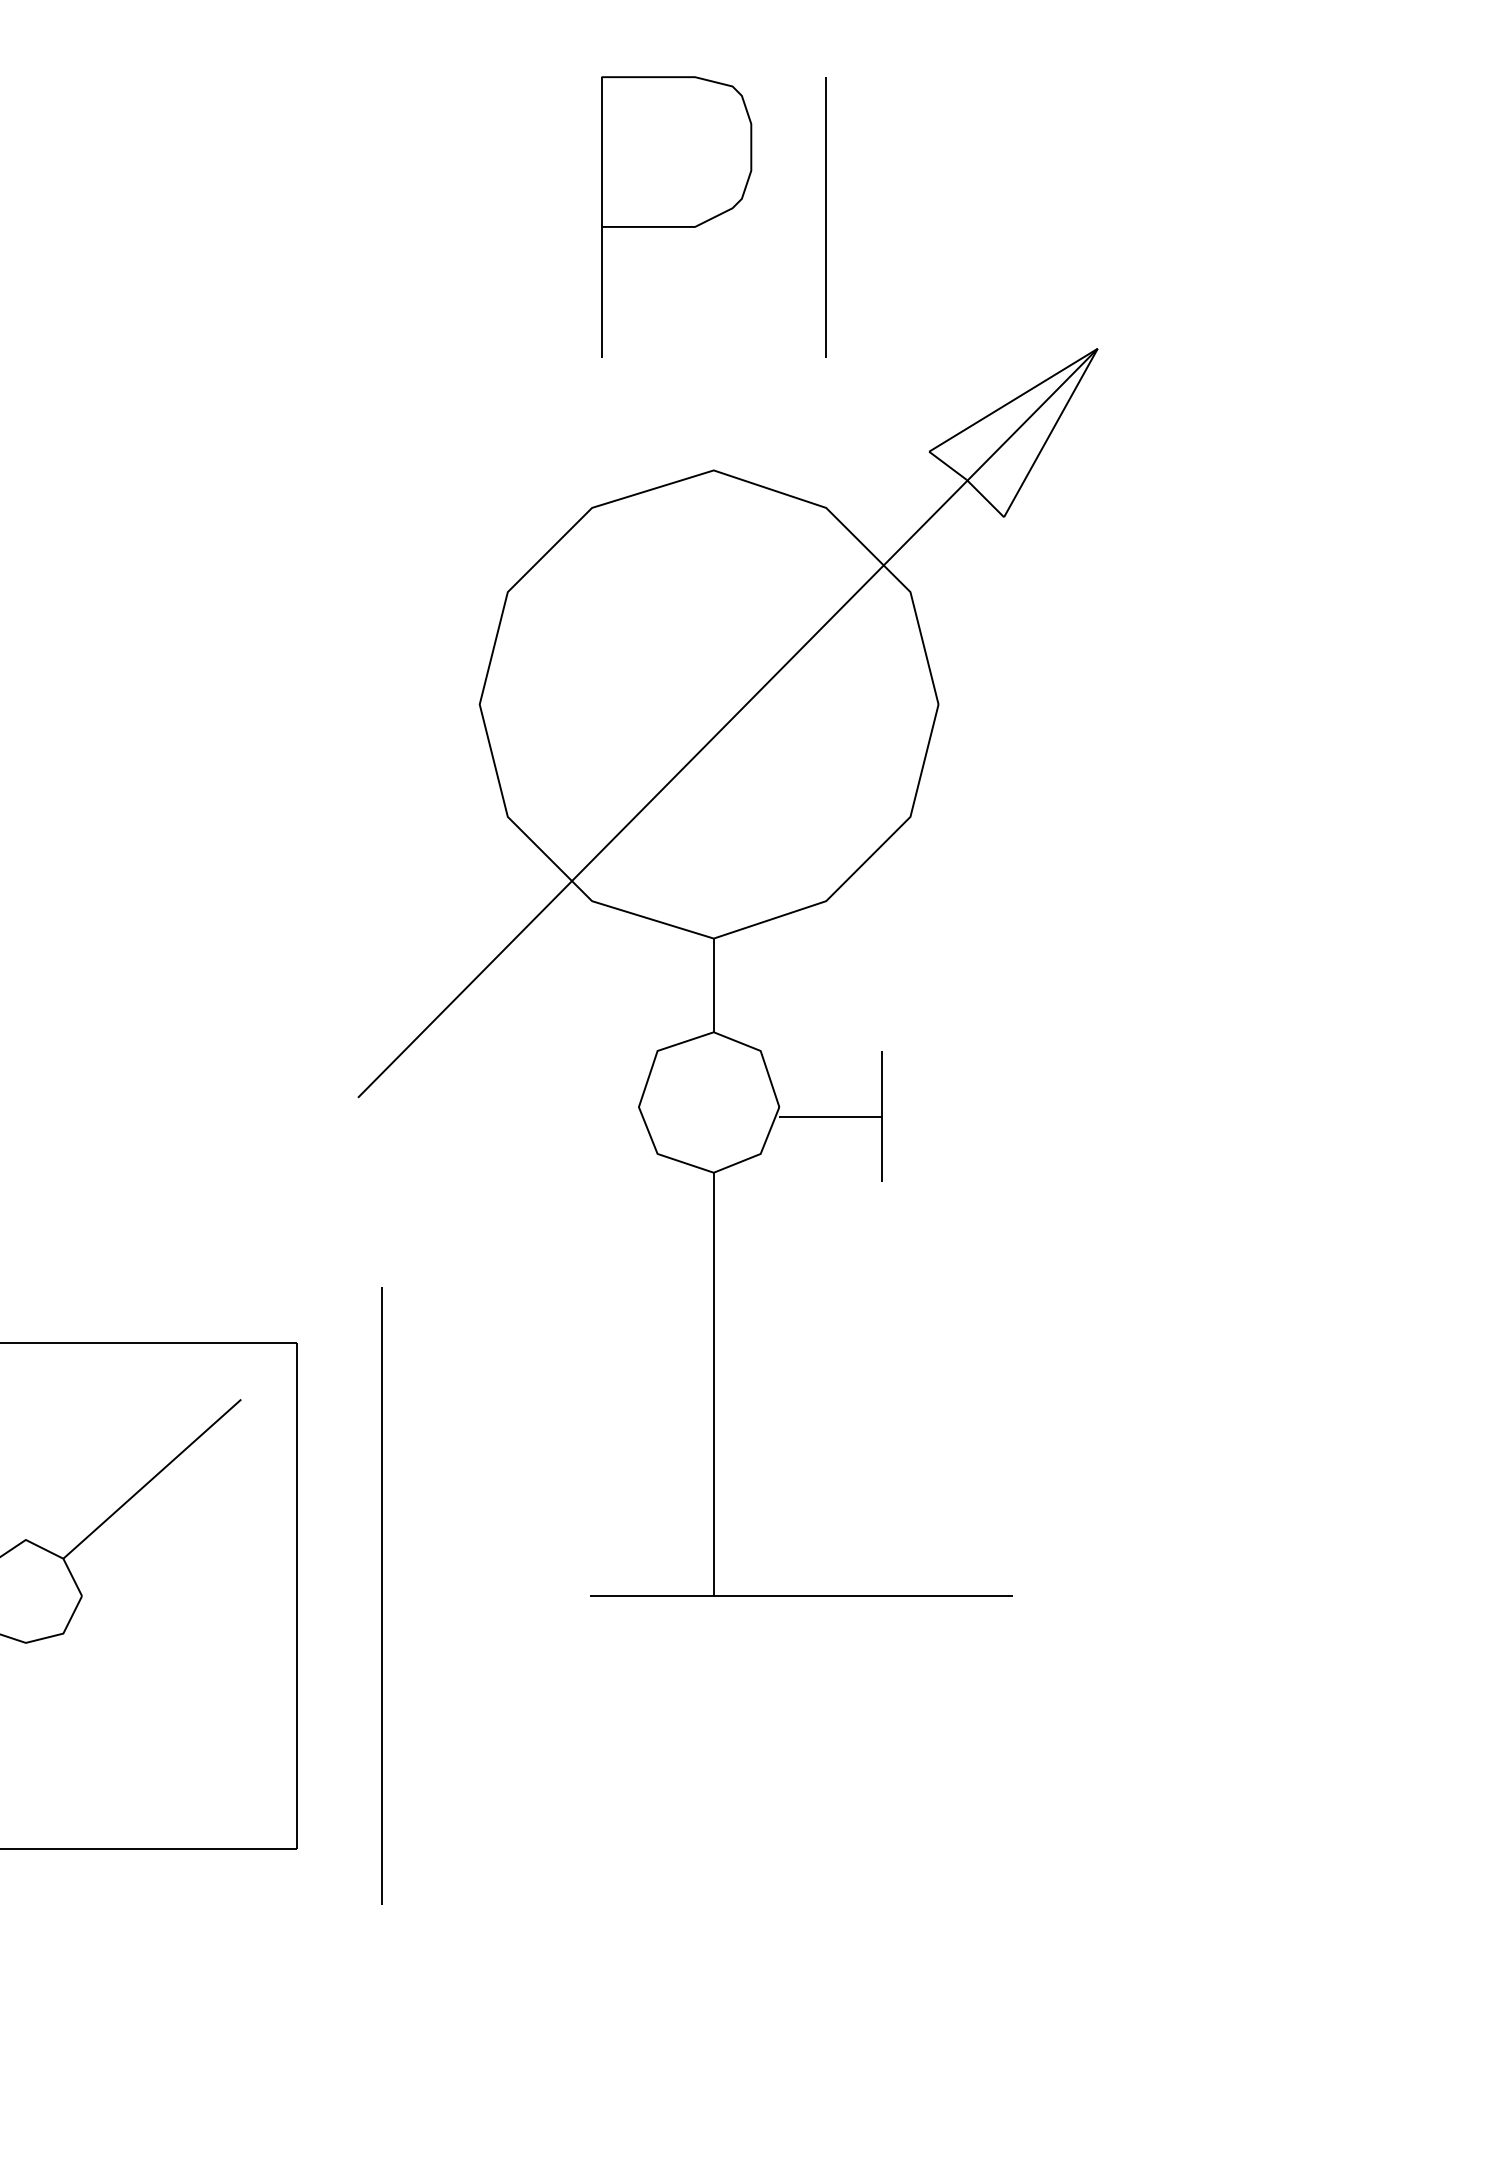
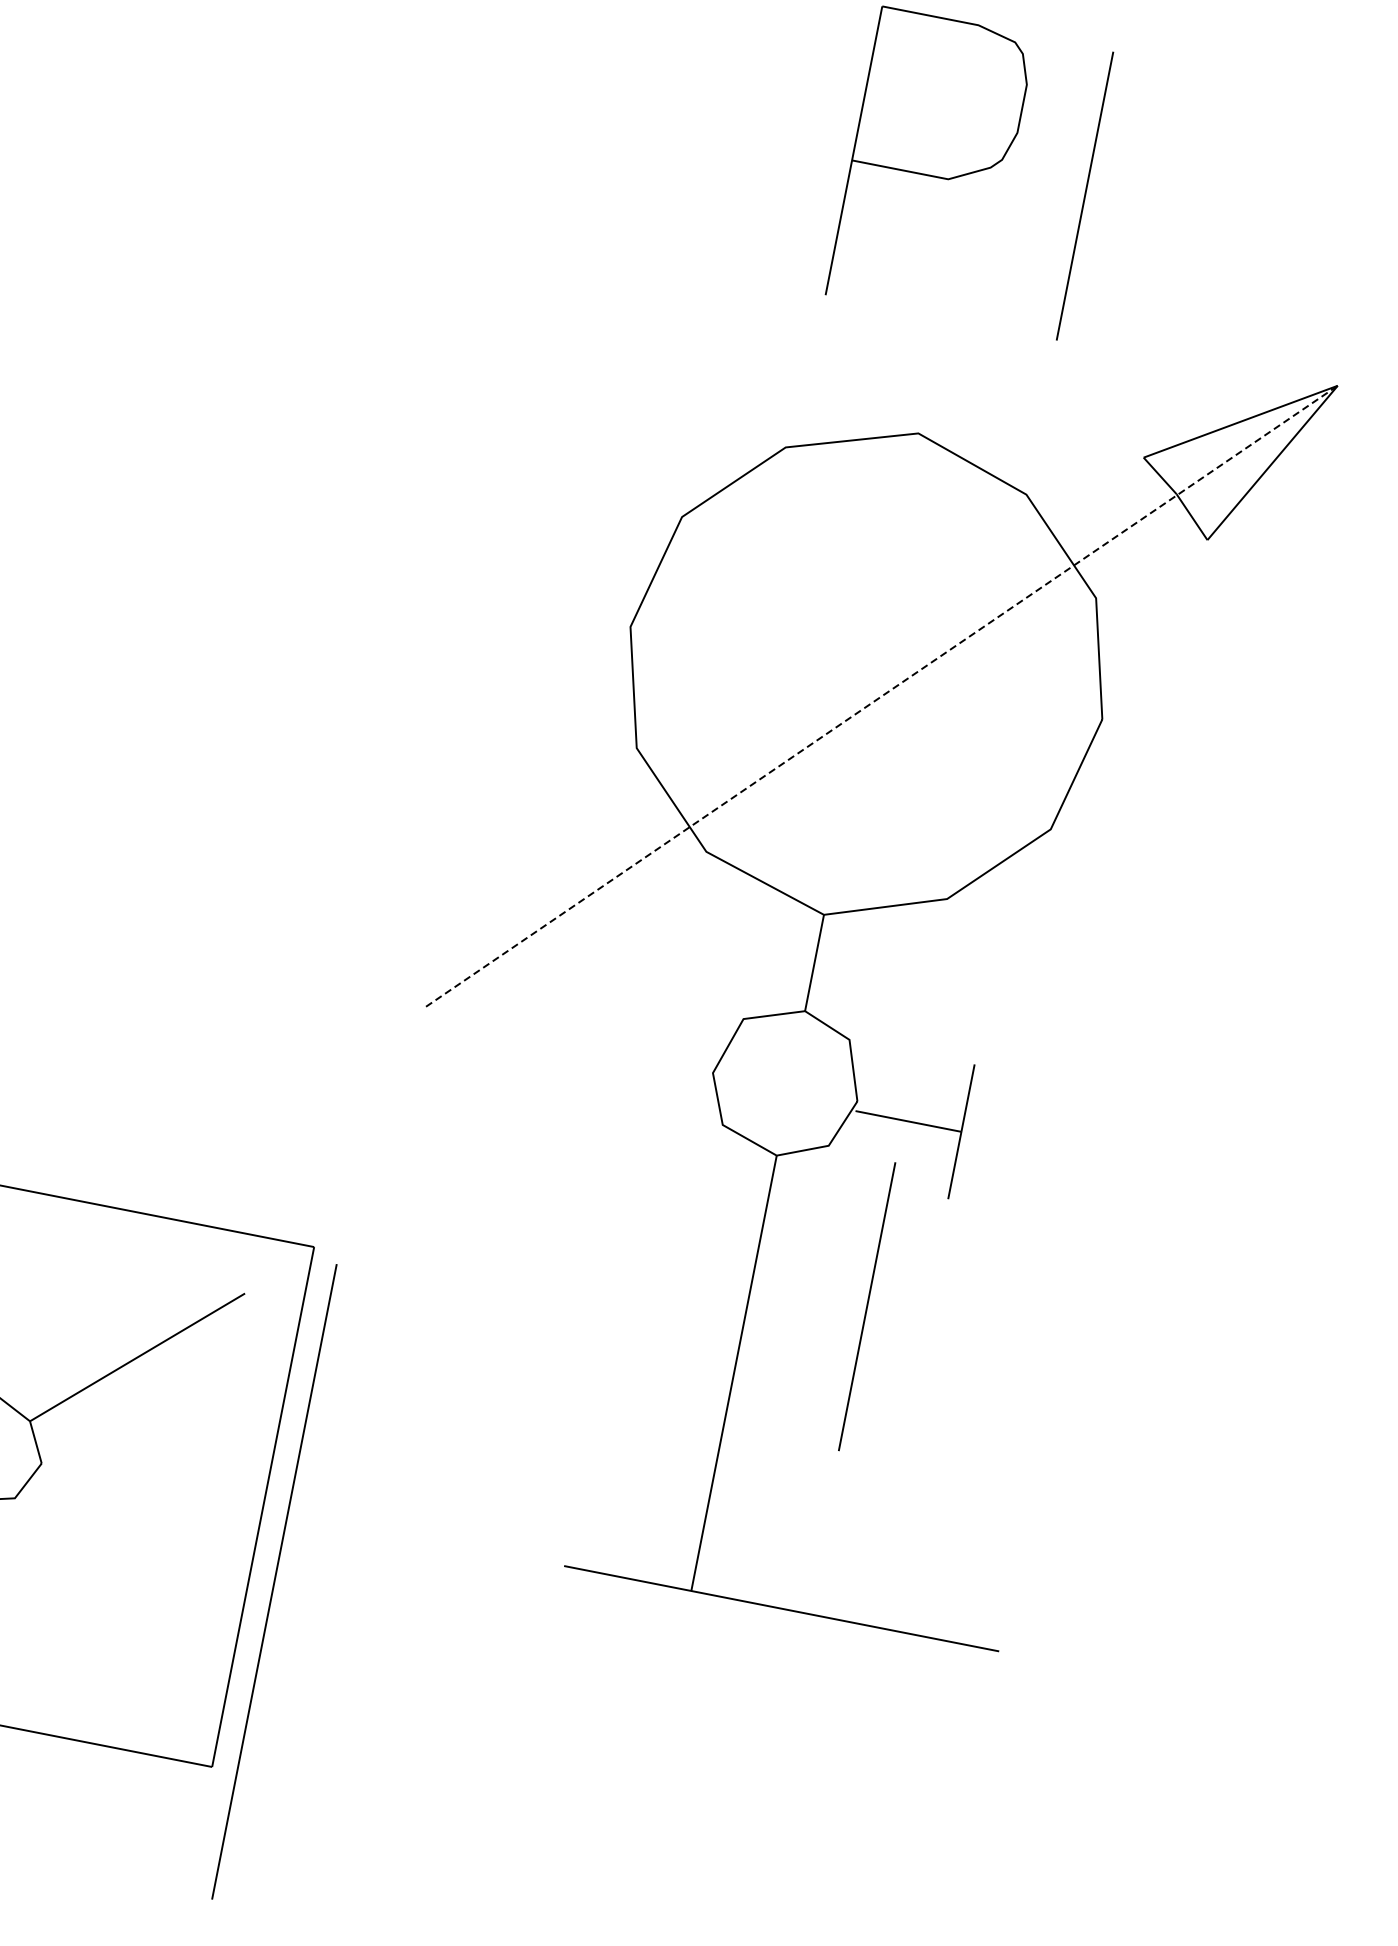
line: (728, 722) -> (882, 695), solid -> dashed
line: (825, 1297) -> (866, 1306), added
line: (381, 1595) -> (274, 1581), moved

